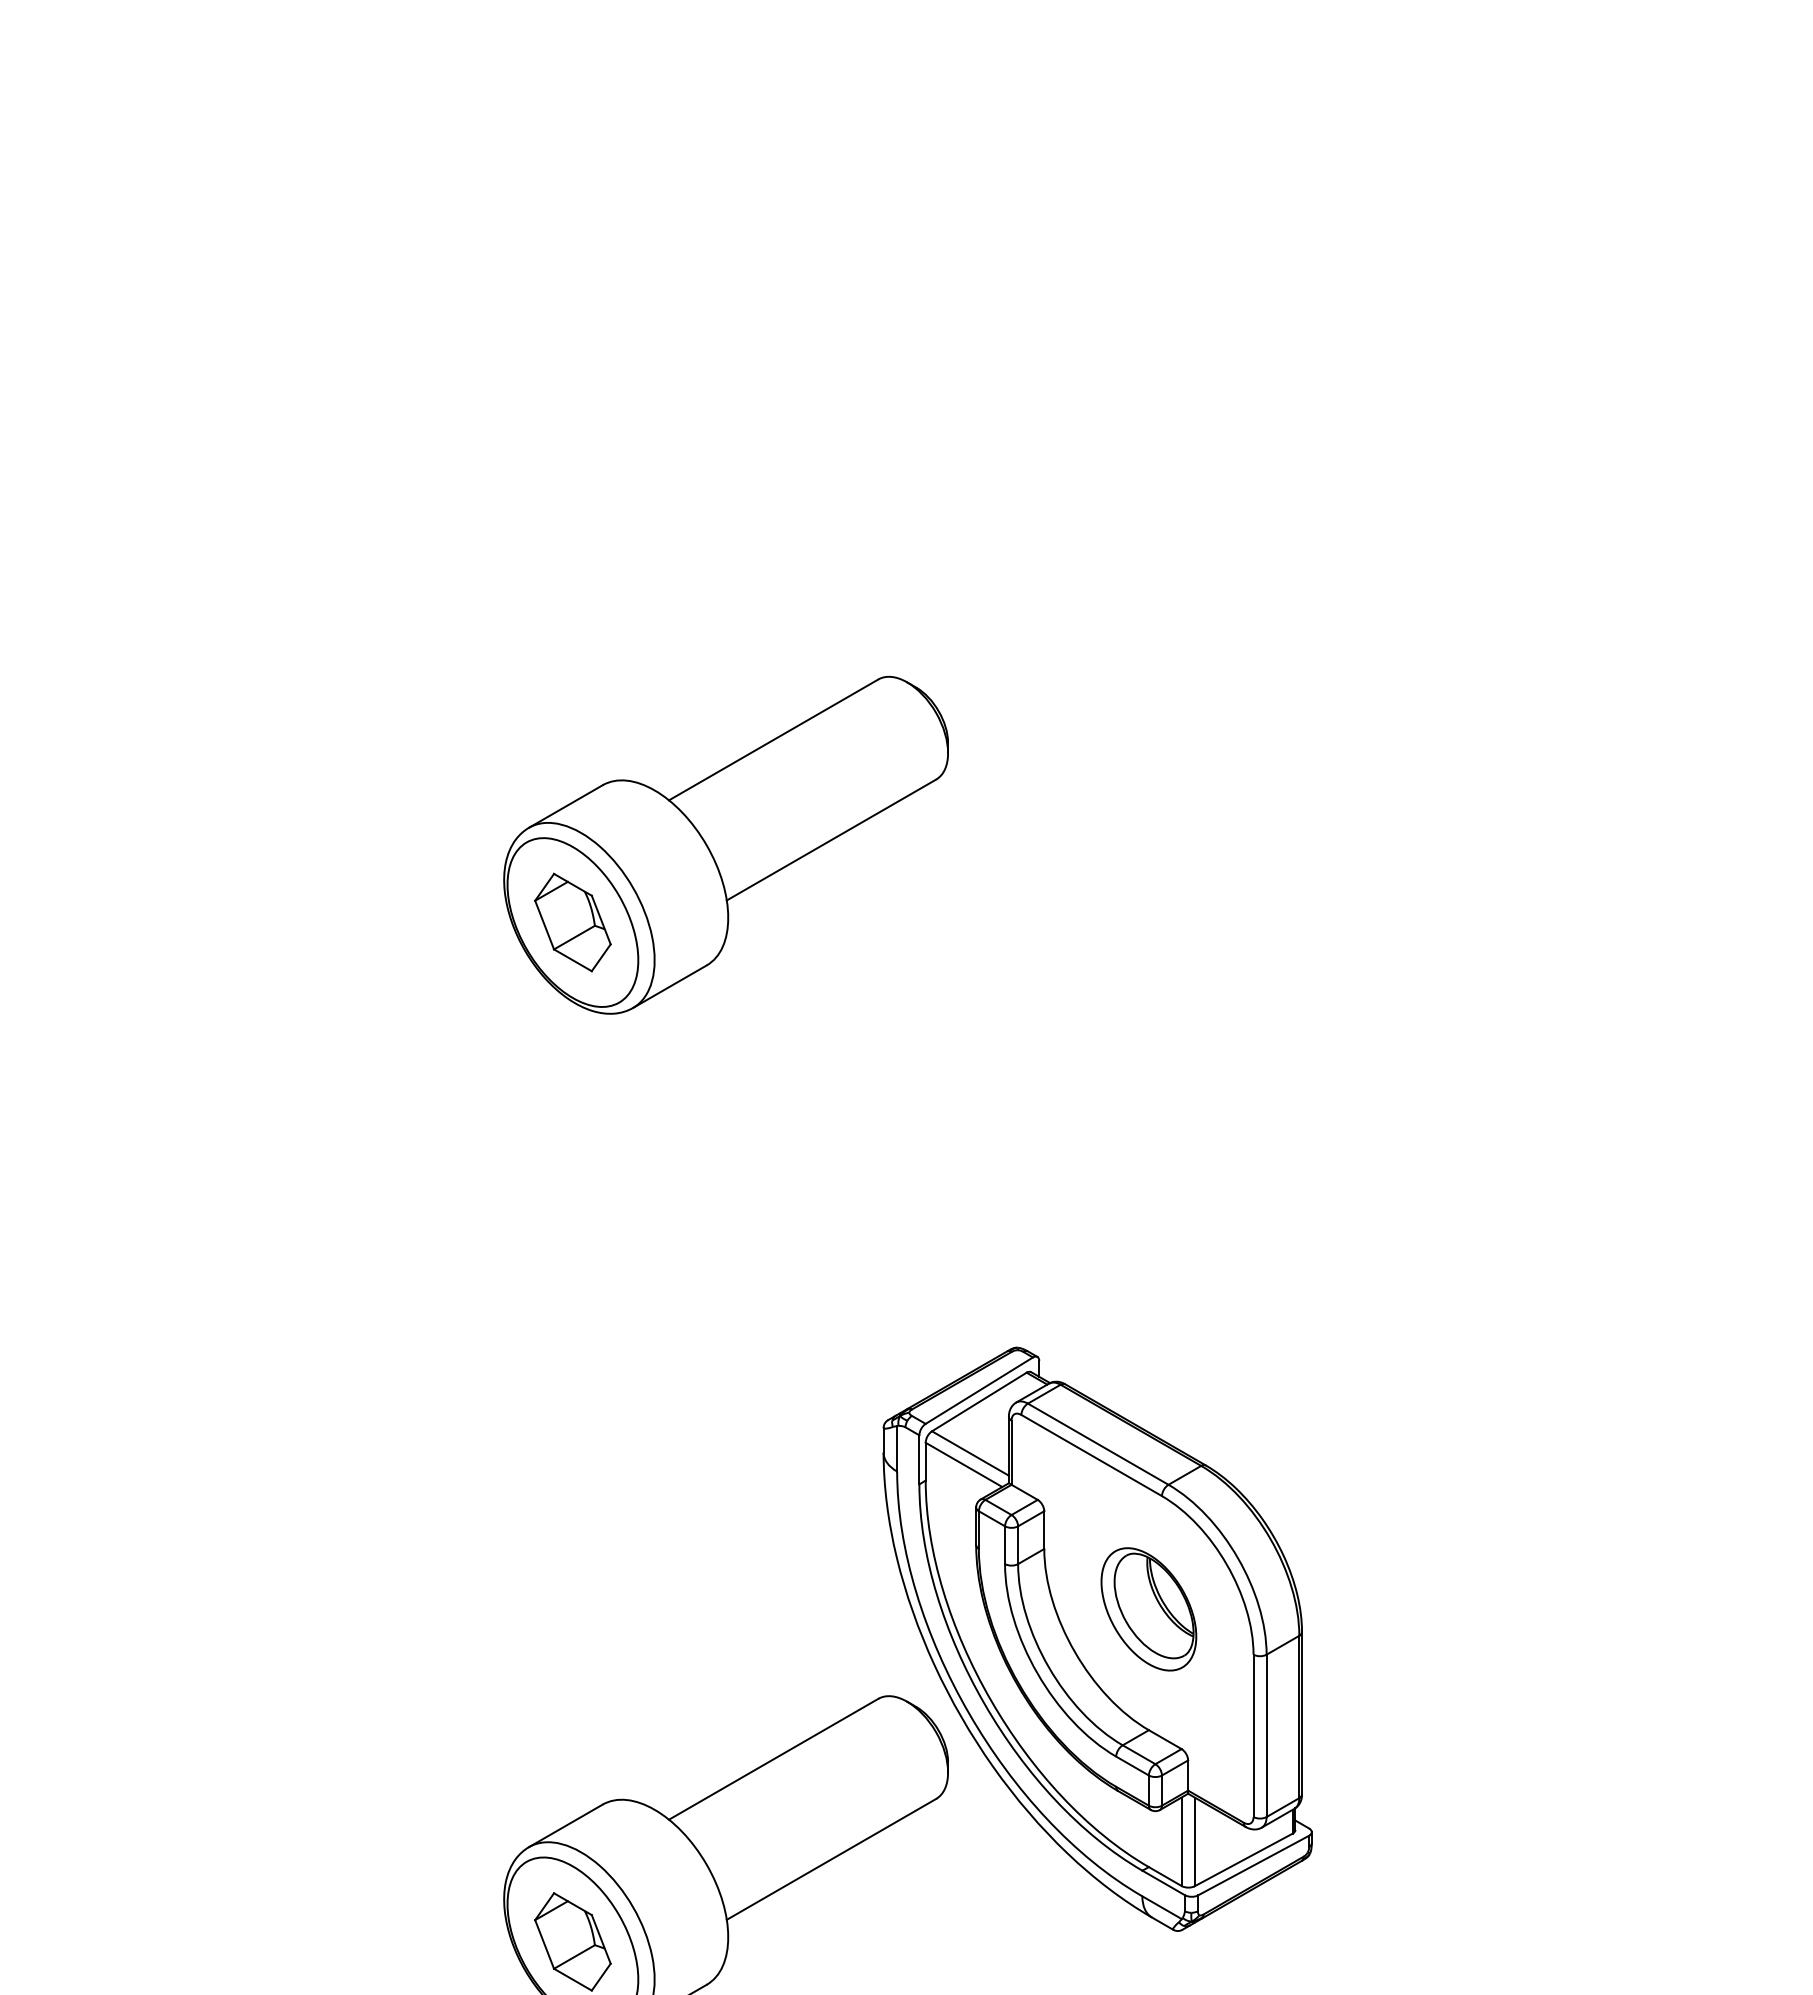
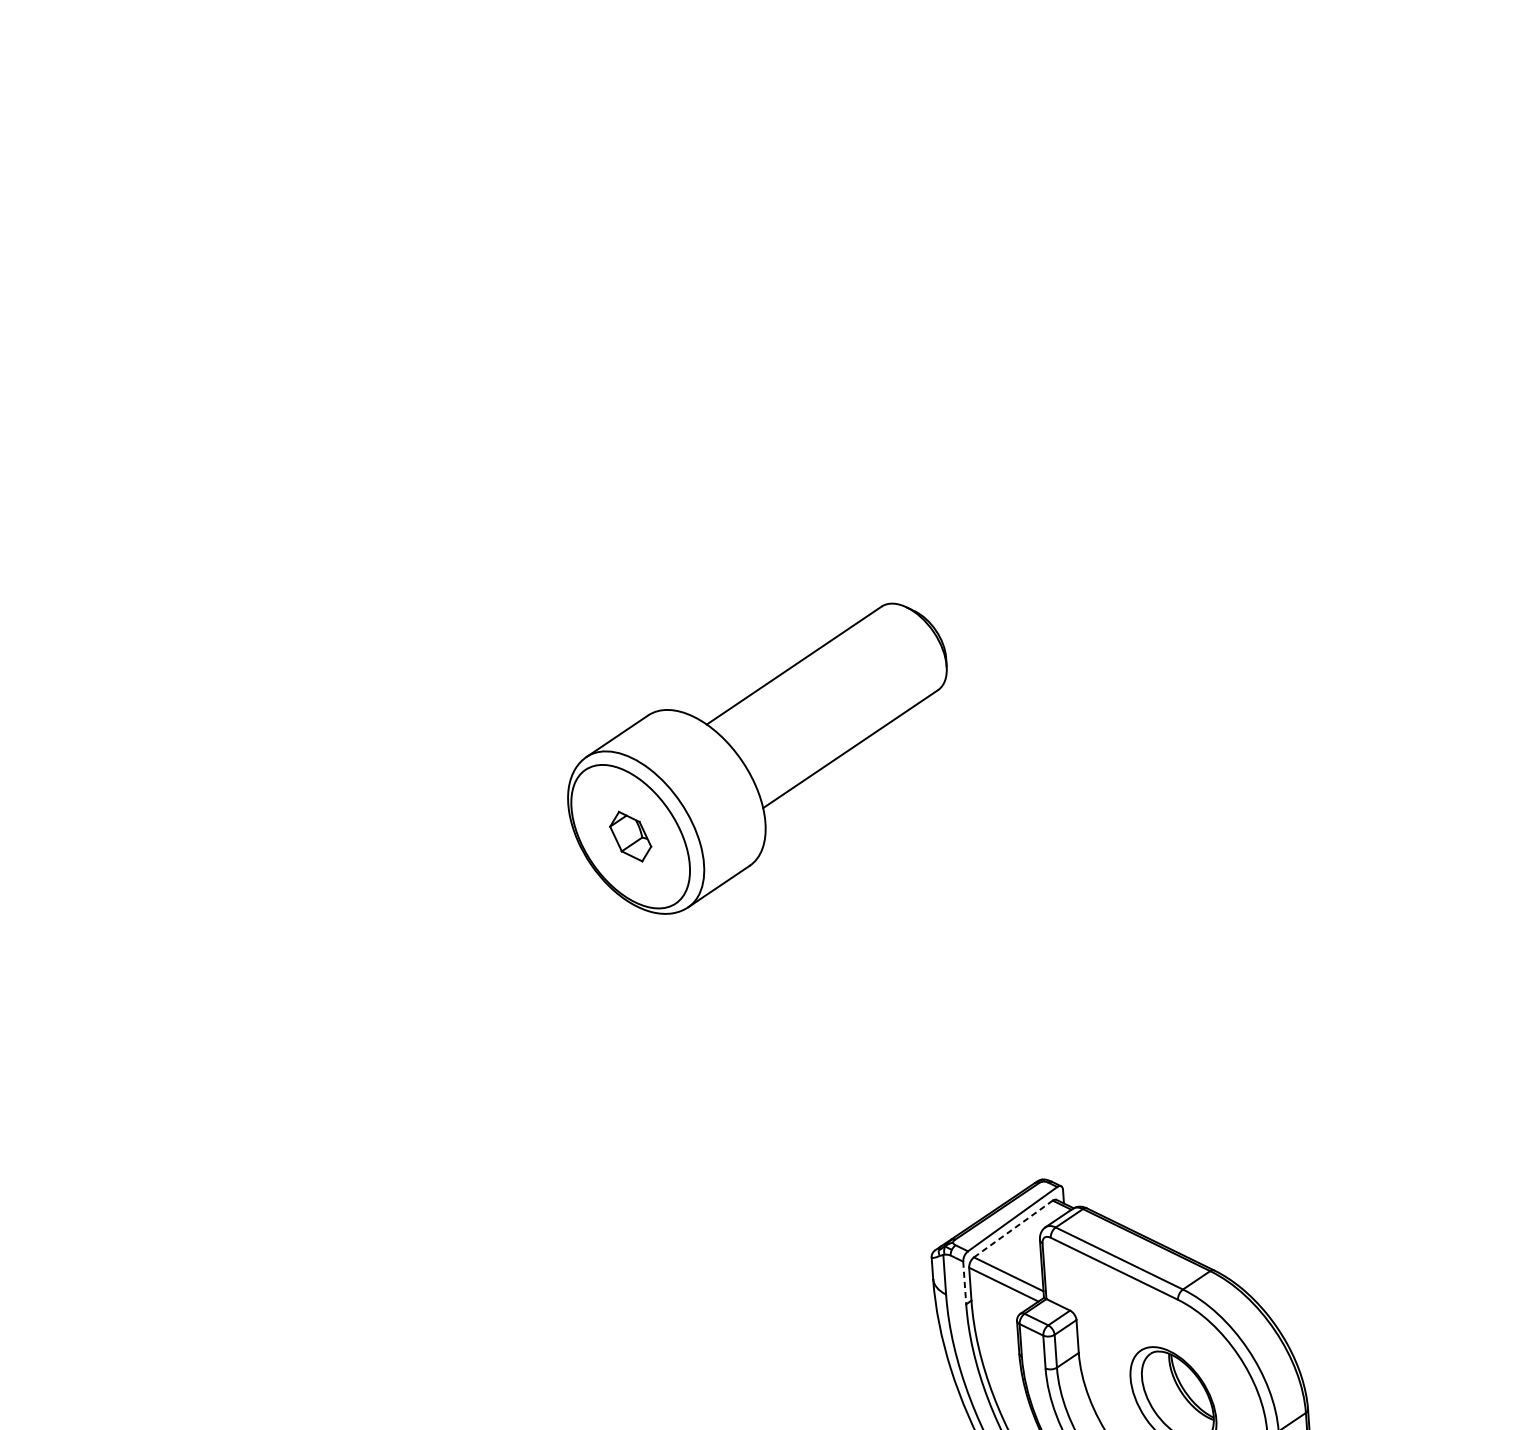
part: (572, 922) -> (630, 836), size x0.6
line: (979, 1402) -> (1013, 1229), solid -> dashed
line: (919, 1459) -> (964, 1282), solid -> dashed

